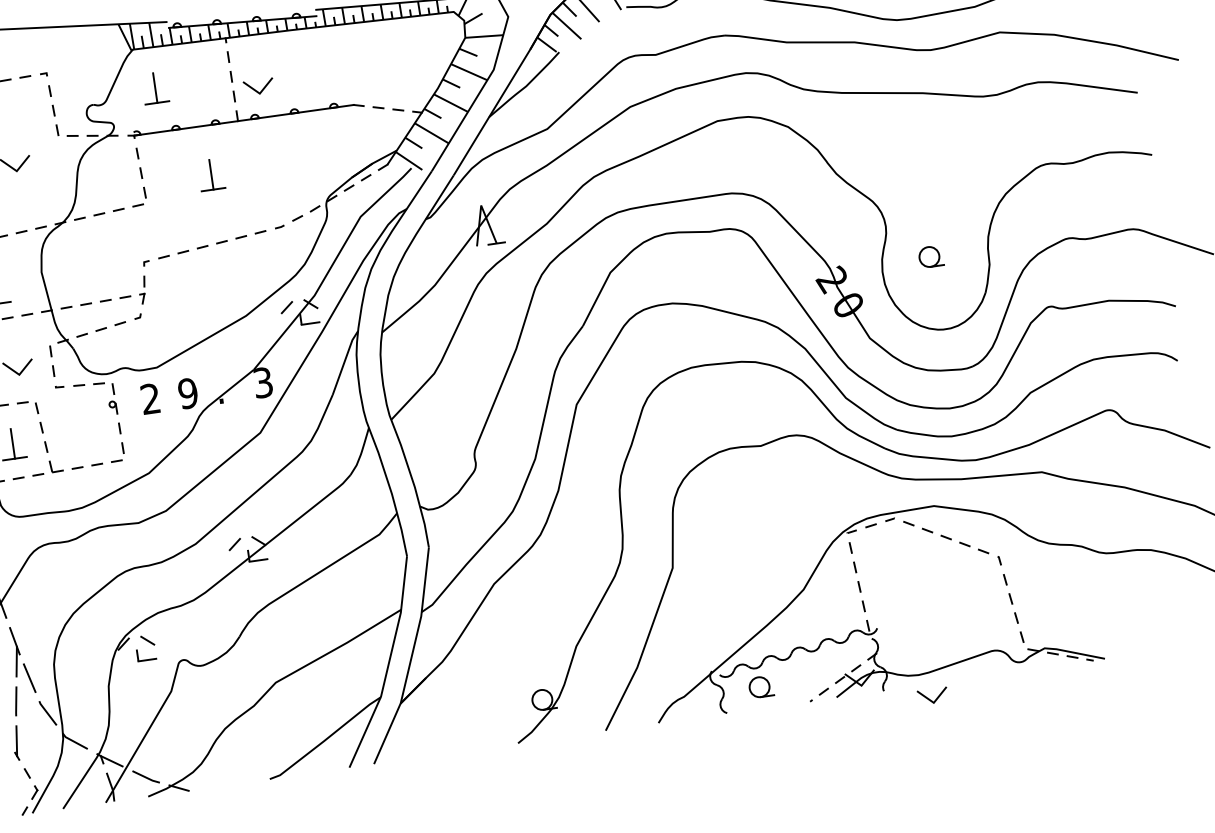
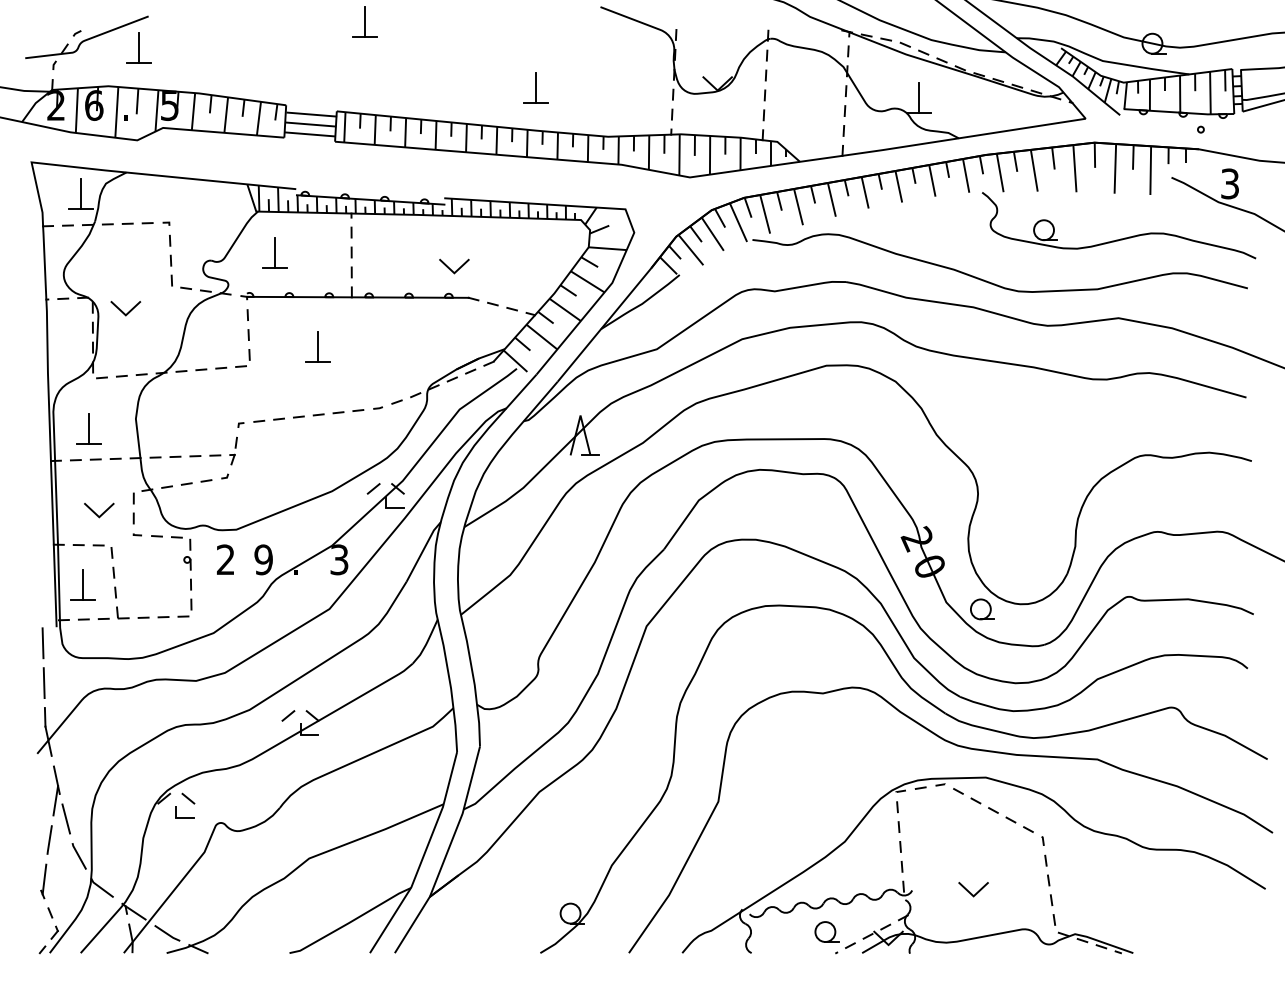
line: (261, 89) -> (456, 269), moved
part: (931, 256) -> (982, 609), moved
part: (760, 686) -> (826, 931), moved
line: (932, 700) -> (972, 893), moved

